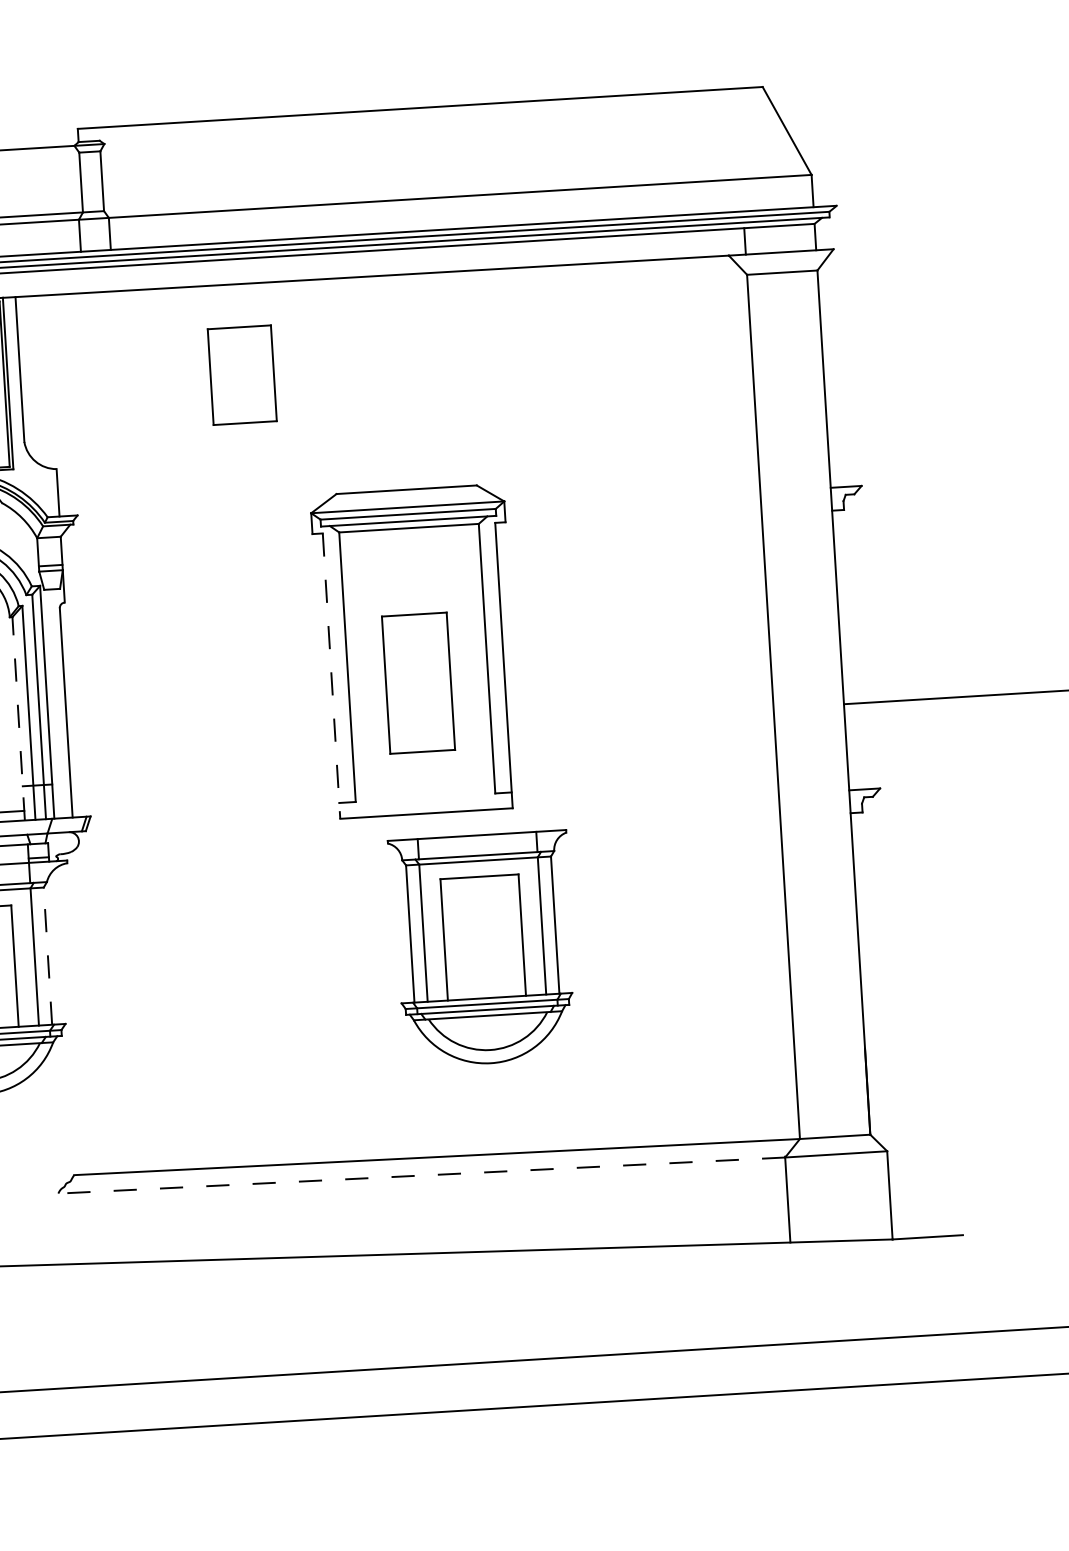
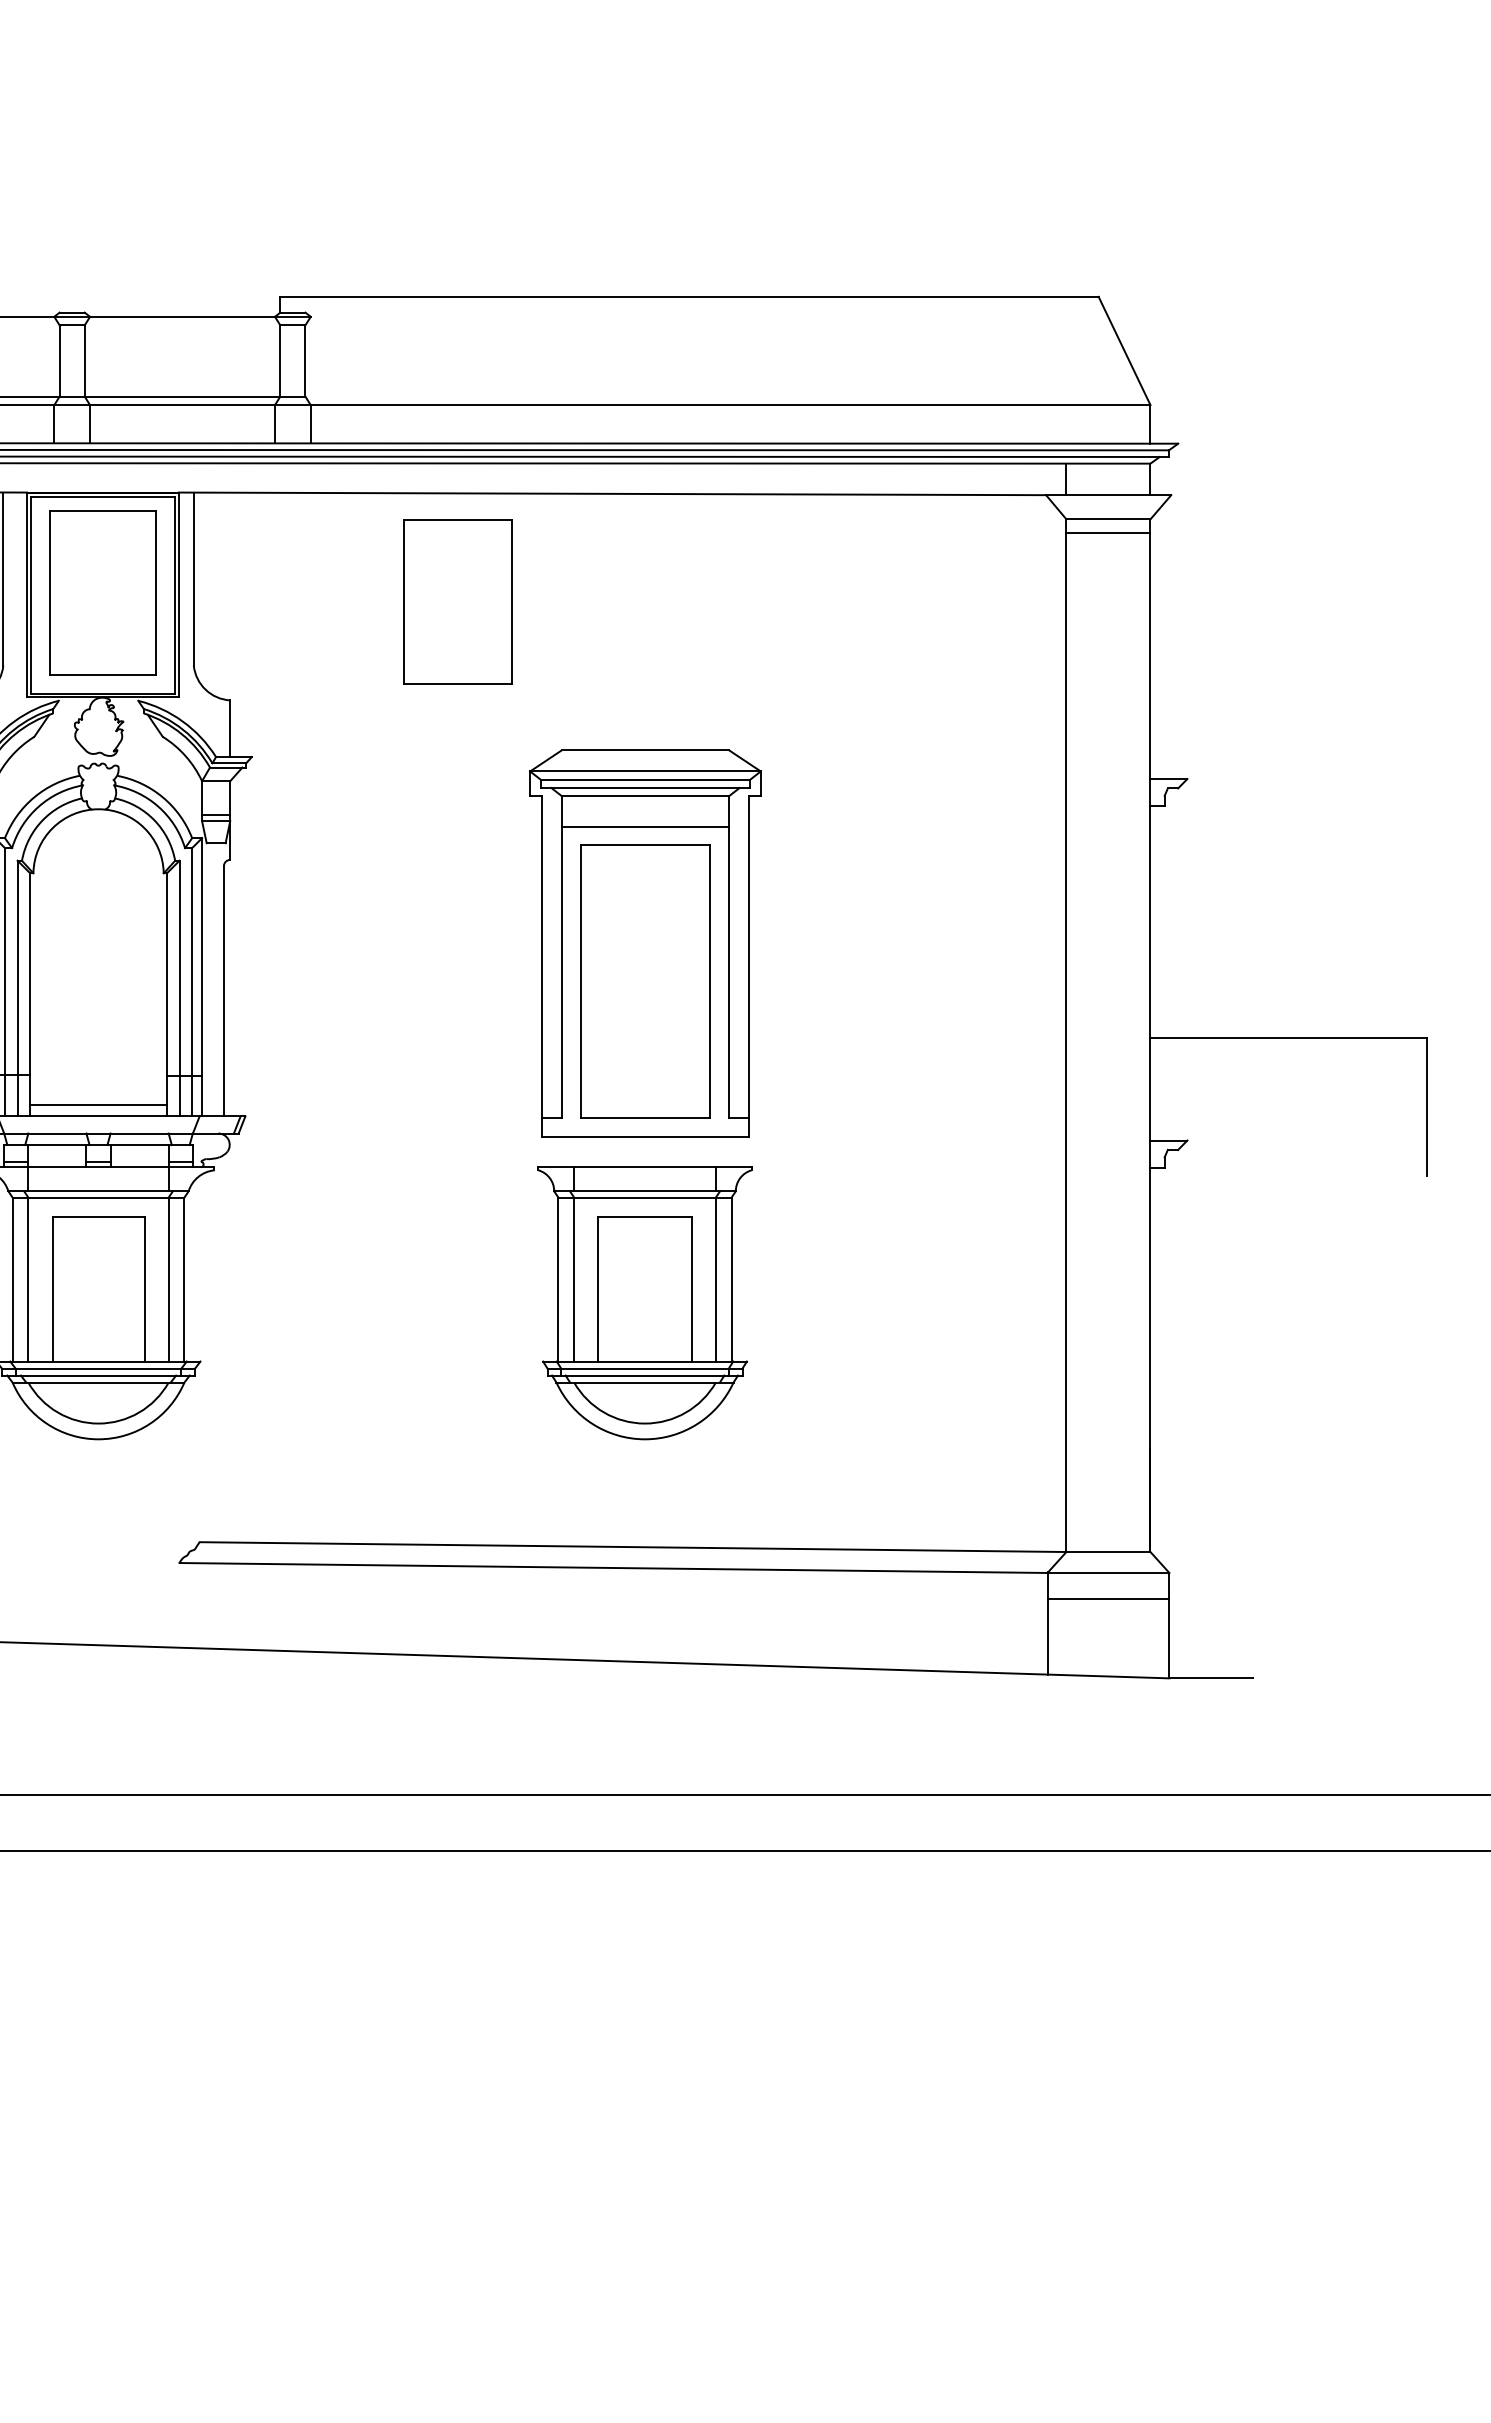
line: (783, 284) -> (1108, 533), added
part: (241, 374) -> (457, 601), size x1.43
line: (410, 554) -> (645, 827), added
line: (331, 675) -> (542, 966), dashed -> solid
part: (418, 683) -> (645, 981), size x1.67
line: (18, 718) -> (166, 994), dashed -> solid
part: (483, 949) -> (644, 1303), moved
line: (47, 956) -> (184, 1279), dashed -> solid
line: (421, 1175) -> (613, 1567), dashed -> solid
line: (837, 1176) -> (1108, 1599), added

